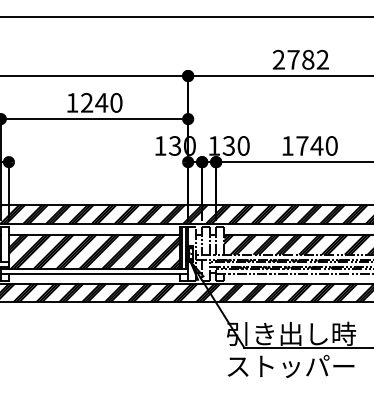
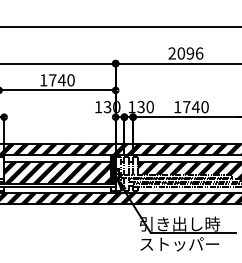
text: (308, 59) -> (190, 53), 2782 -> 2096
text: (86, 103) -> (52, 80), 1240 -> 1740

